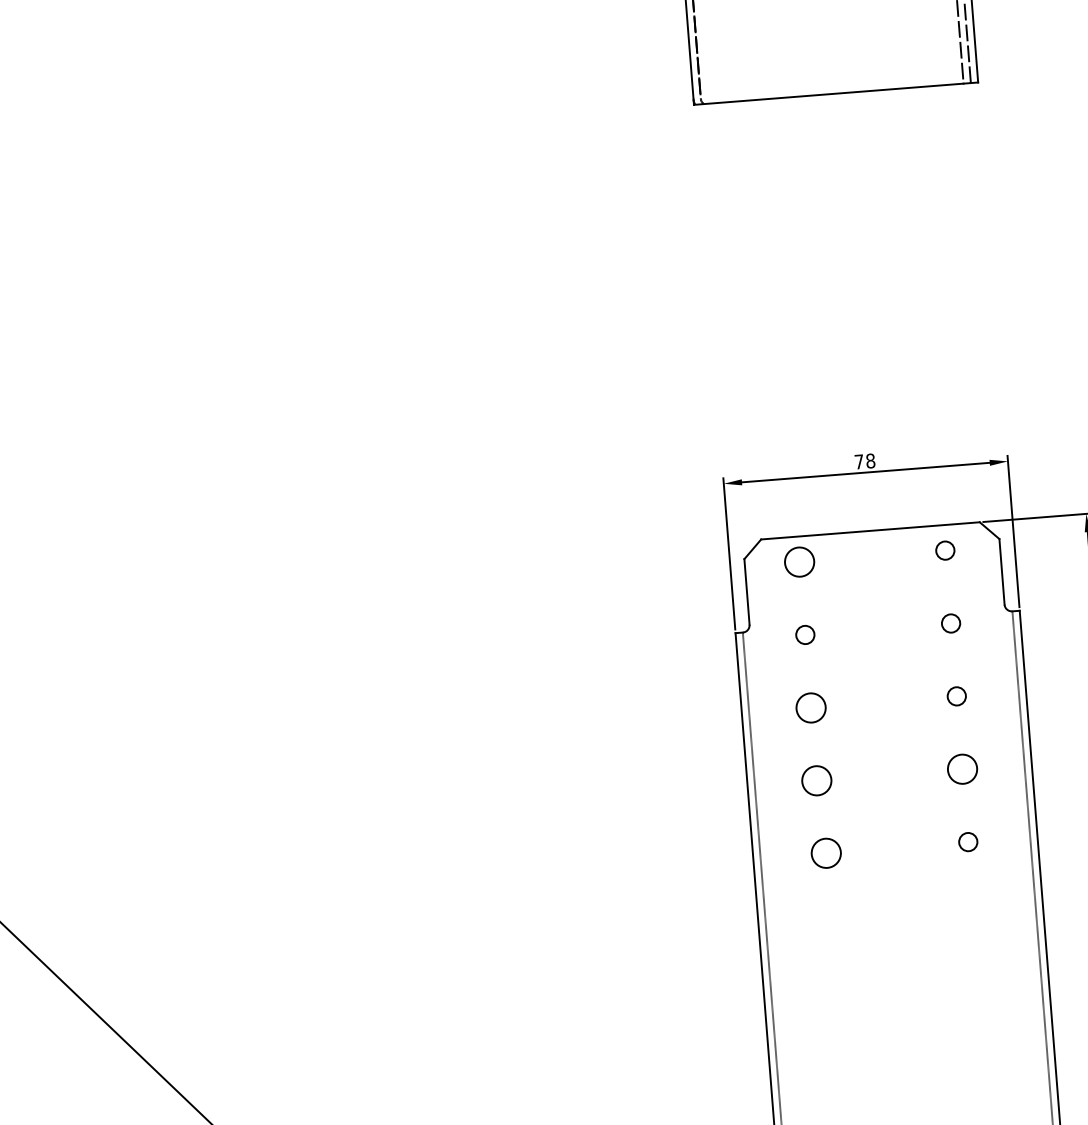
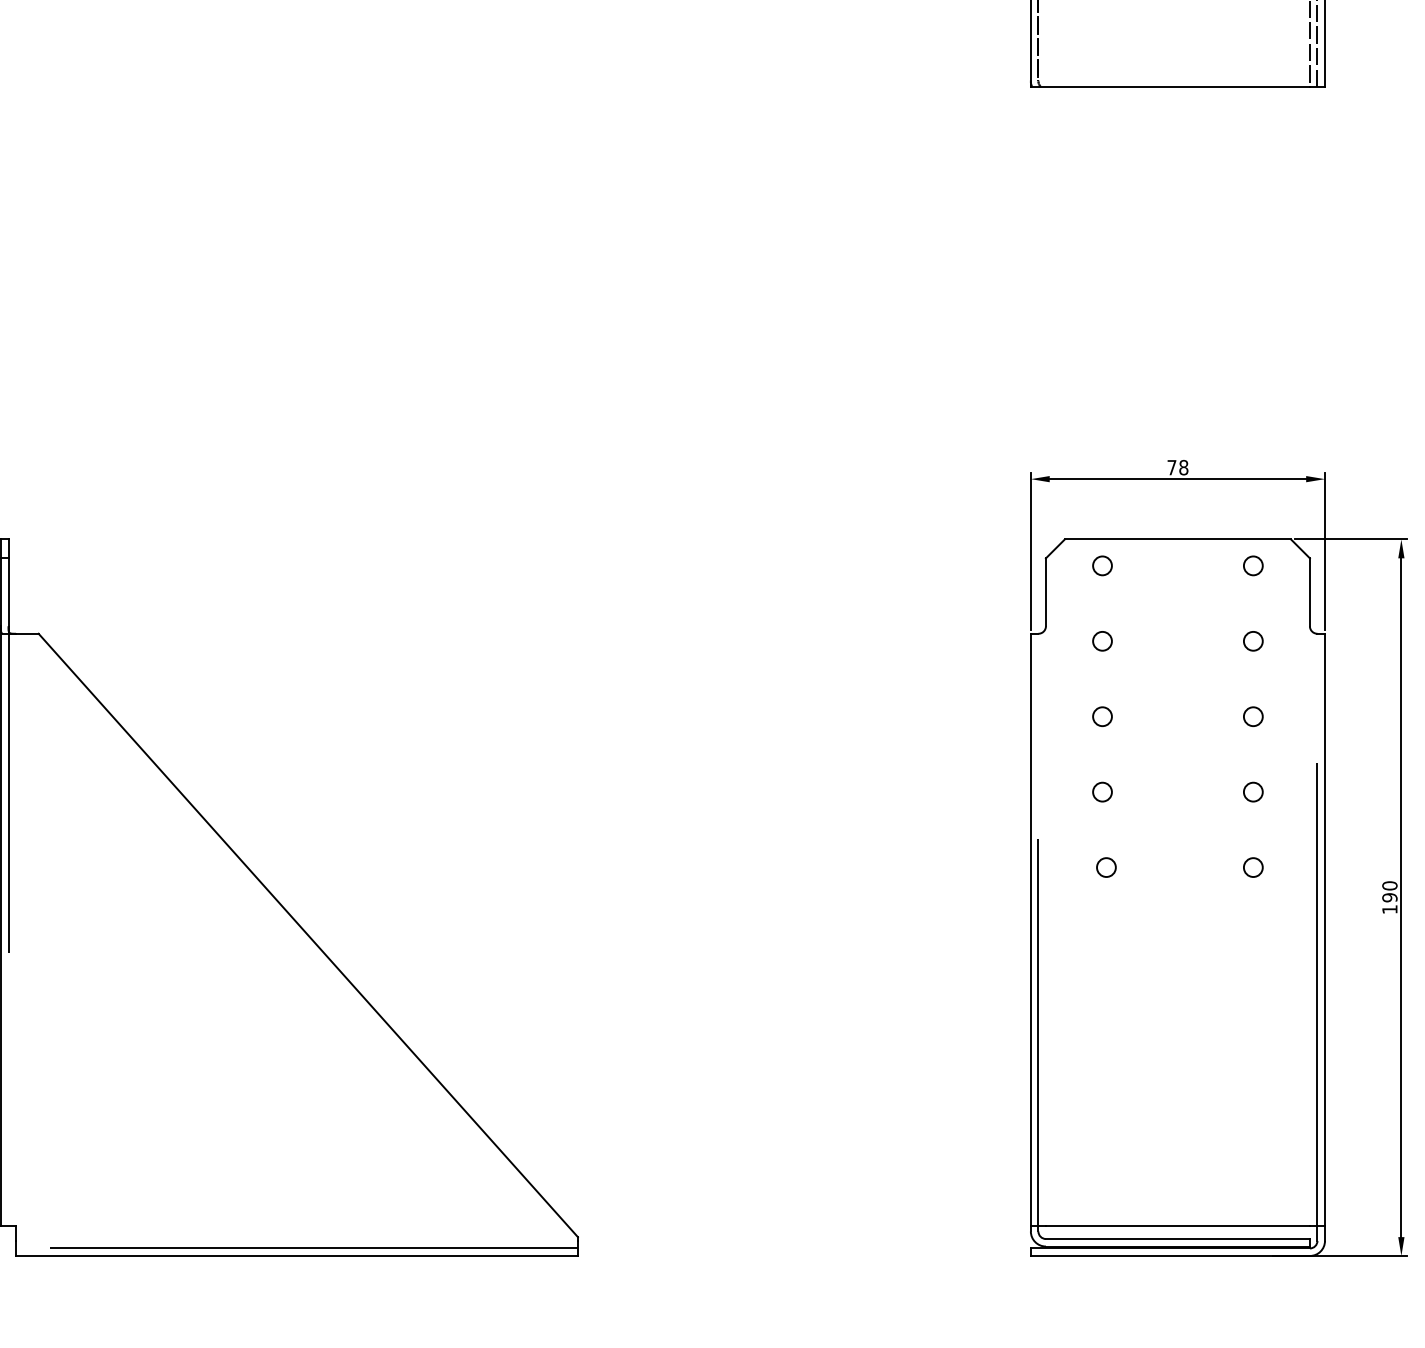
circle: (799, 561) -> (1102, 565), size x0.62
circle: (811, 707) -> (1102, 716), size x0.62
circle: (961, 768) -> (1252, 791), size x0.62
circle: (816, 780) -> (1102, 791), size x0.62
circle: (826, 853) -> (1106, 867), size x0.62

